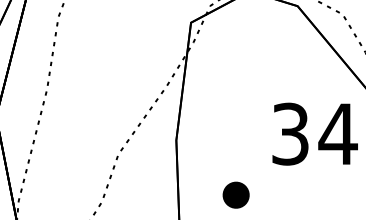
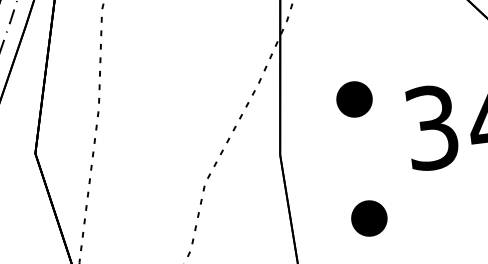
part: (235, 105) -> (353, 98), added

